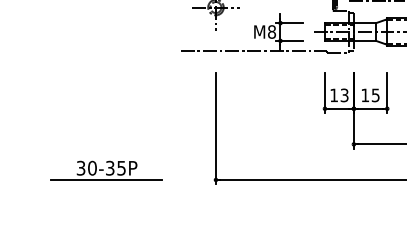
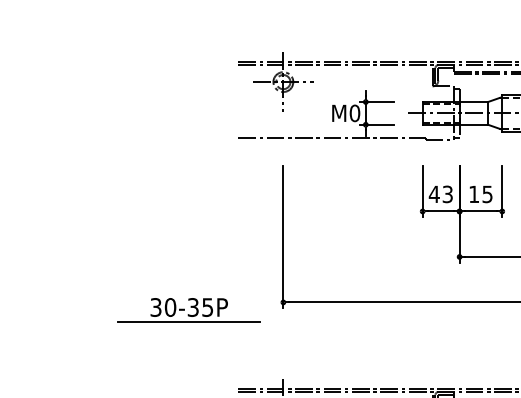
text: (271, 32) -> (354, 113), M8 -> M0
text: (333, 94) -> (433, 193), 13 -> 43
part: (106, 170) -> (188, 310), moved

